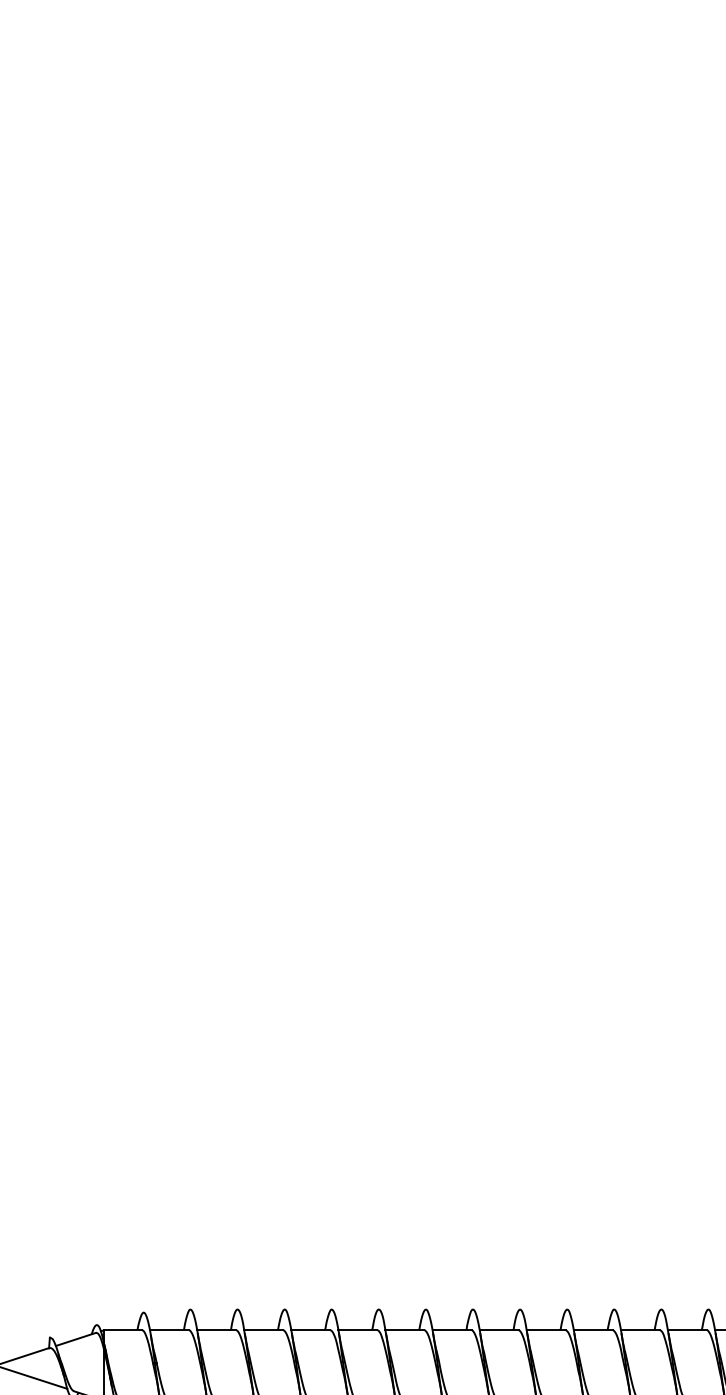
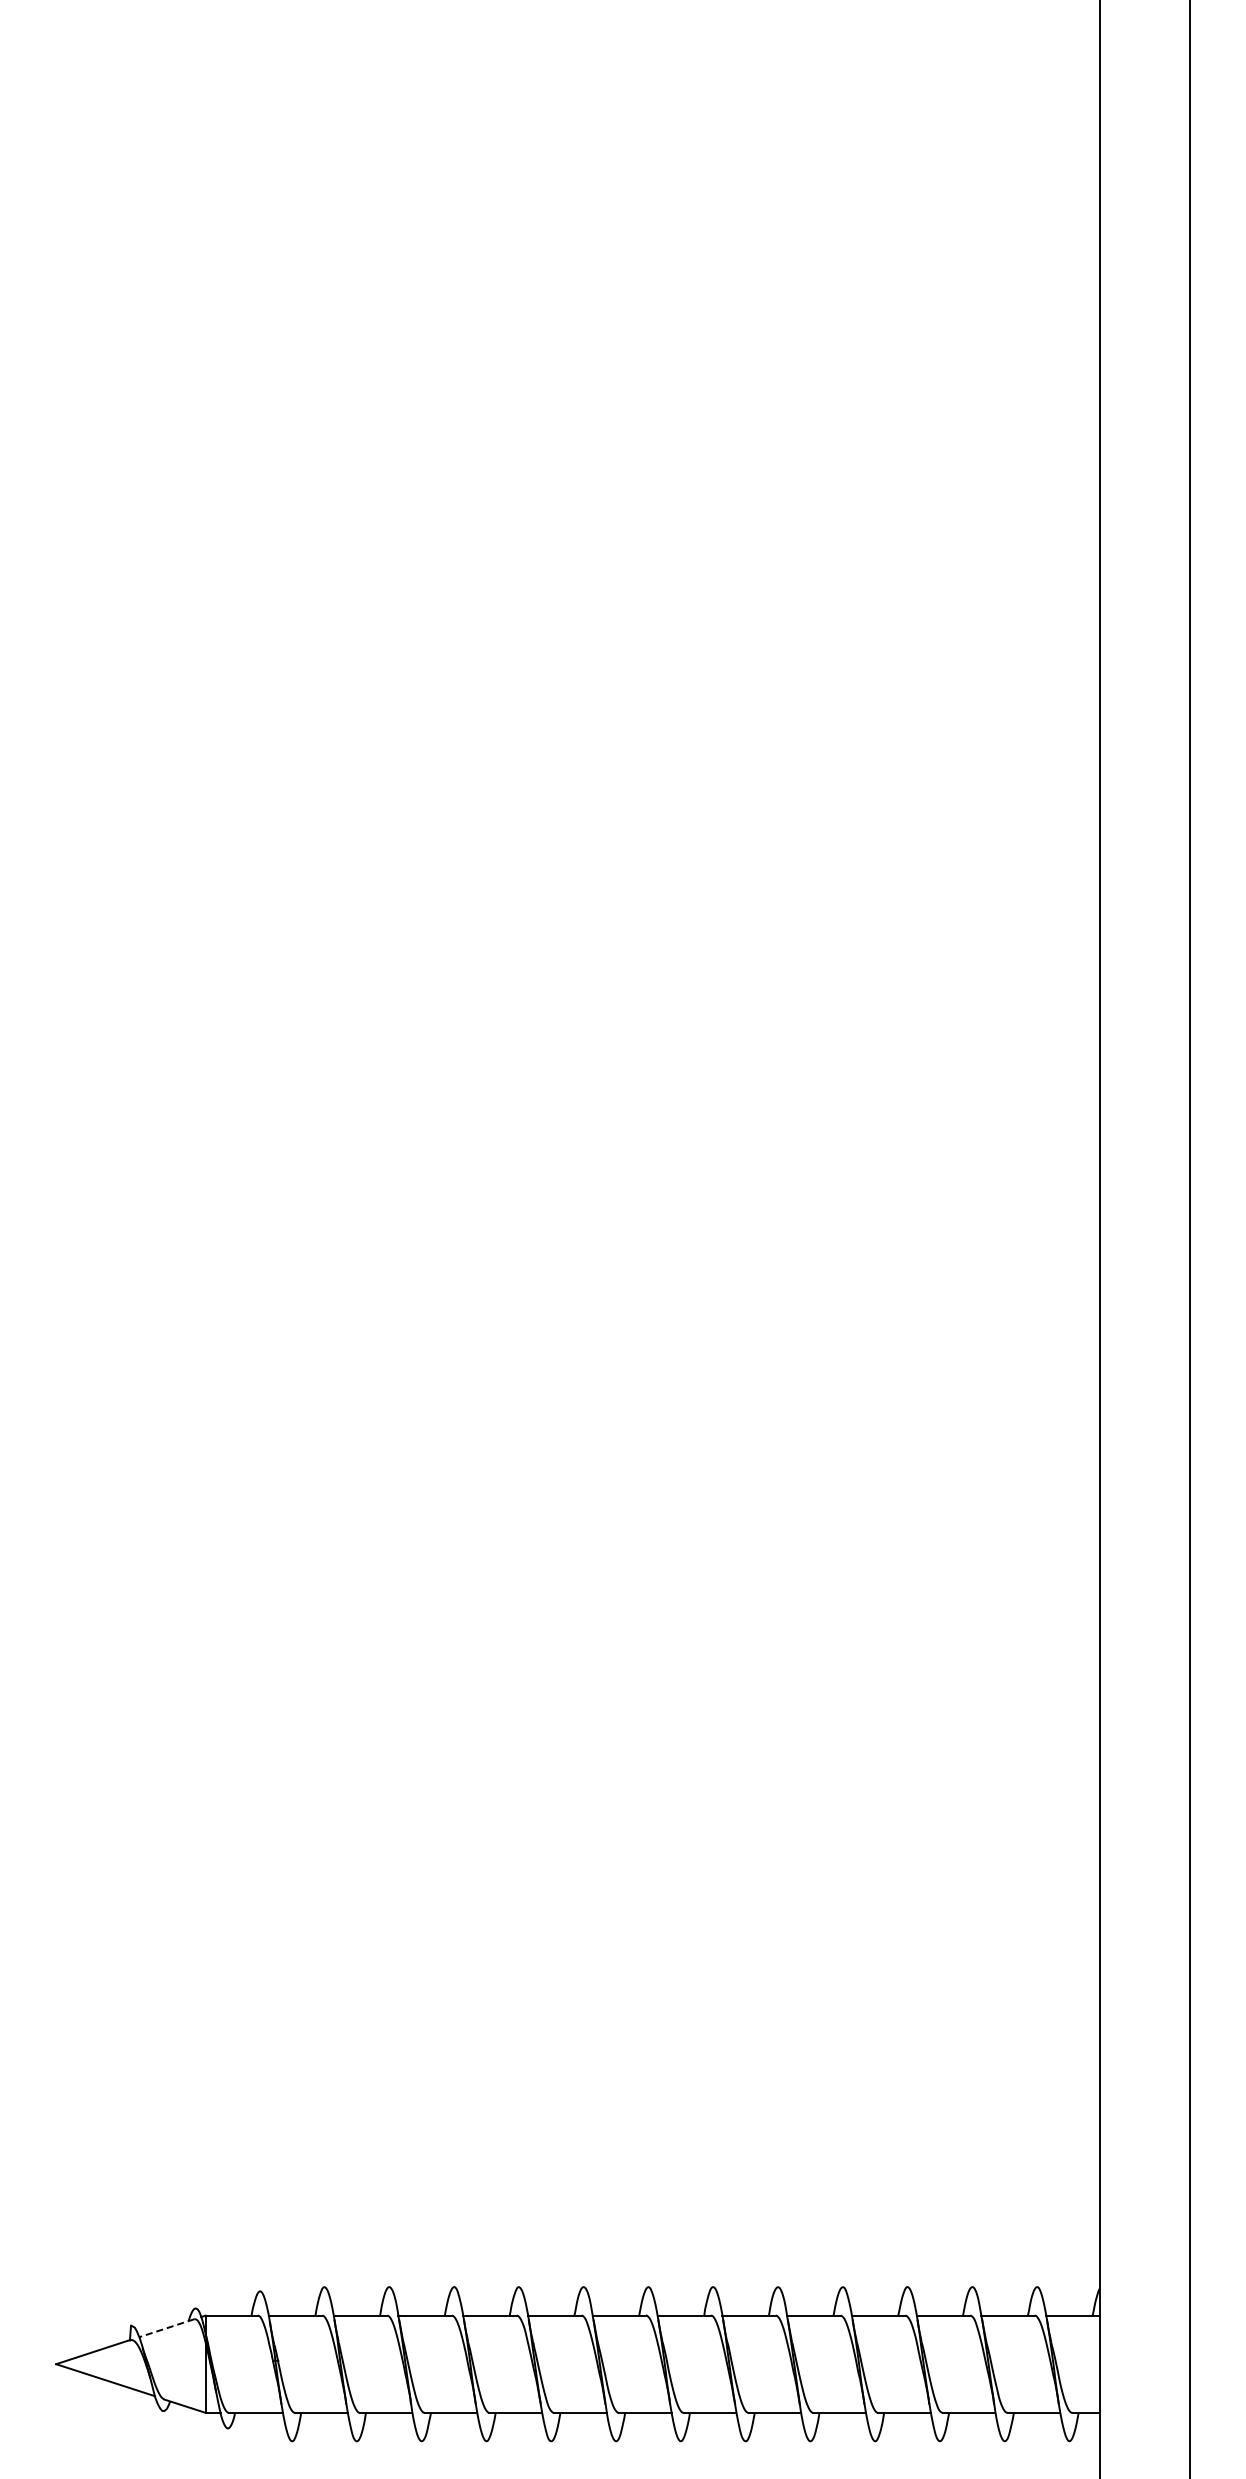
line: (75, 1339) -> (166, 2328), solid -> dashed

